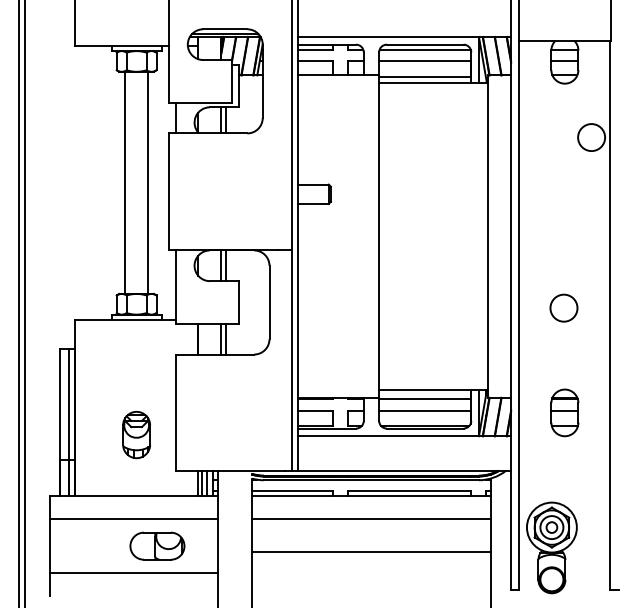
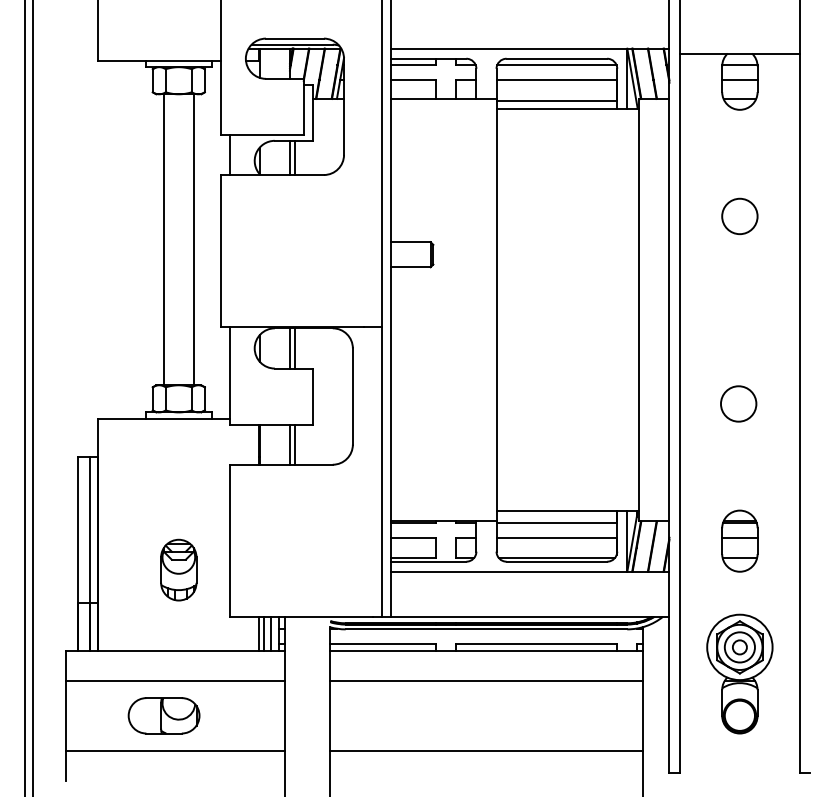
circle: (591, 137) -> (739, 216), moved
part: (156, 545) -> (163, 715), moved
part: (551, 547) -> (739, 673), moved
line: (371, 551) -> (486, 750), moved

